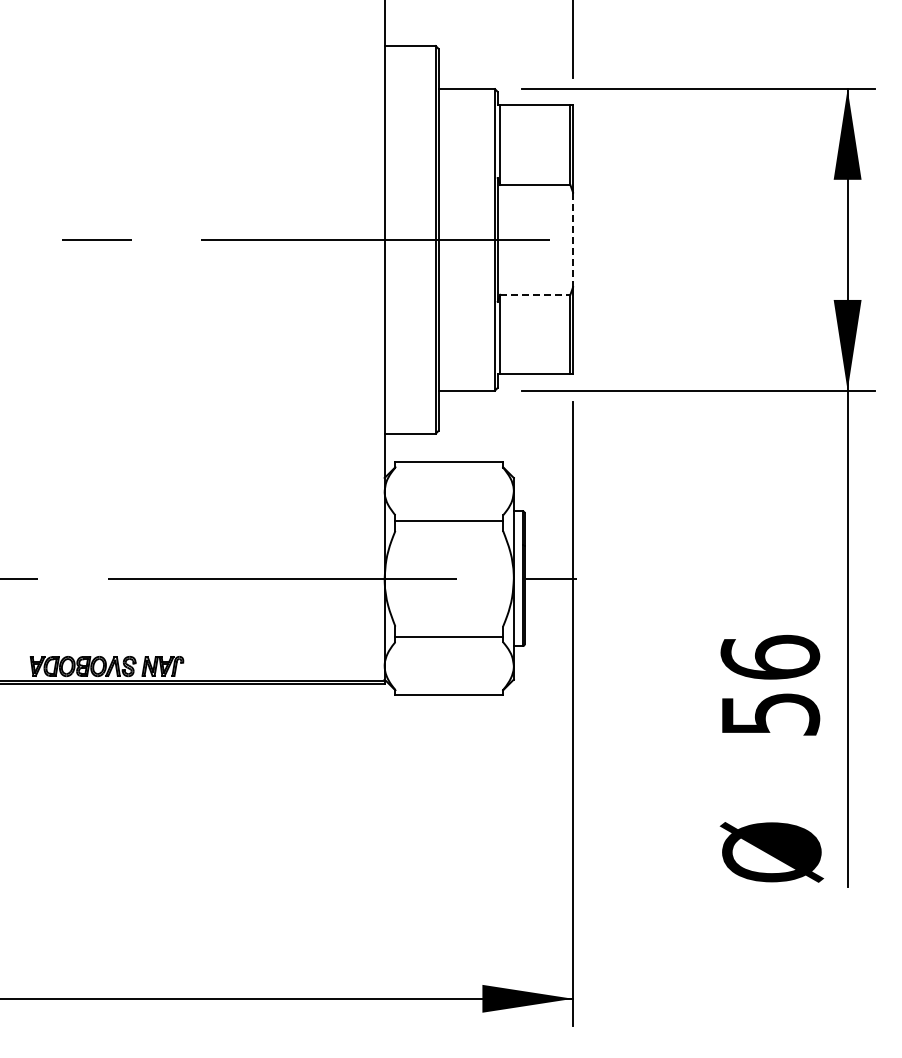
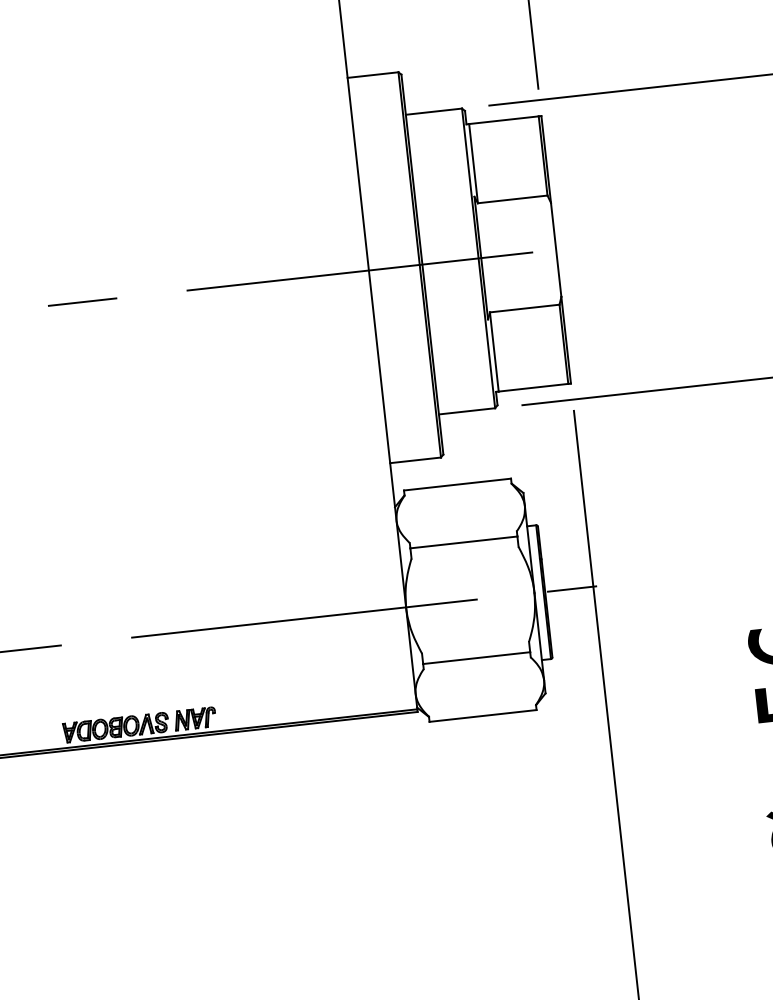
line: (573, 240) -> (556, 250), dashed -> solid
line: (535, 294) -> (524, 308), dashed -> solid

